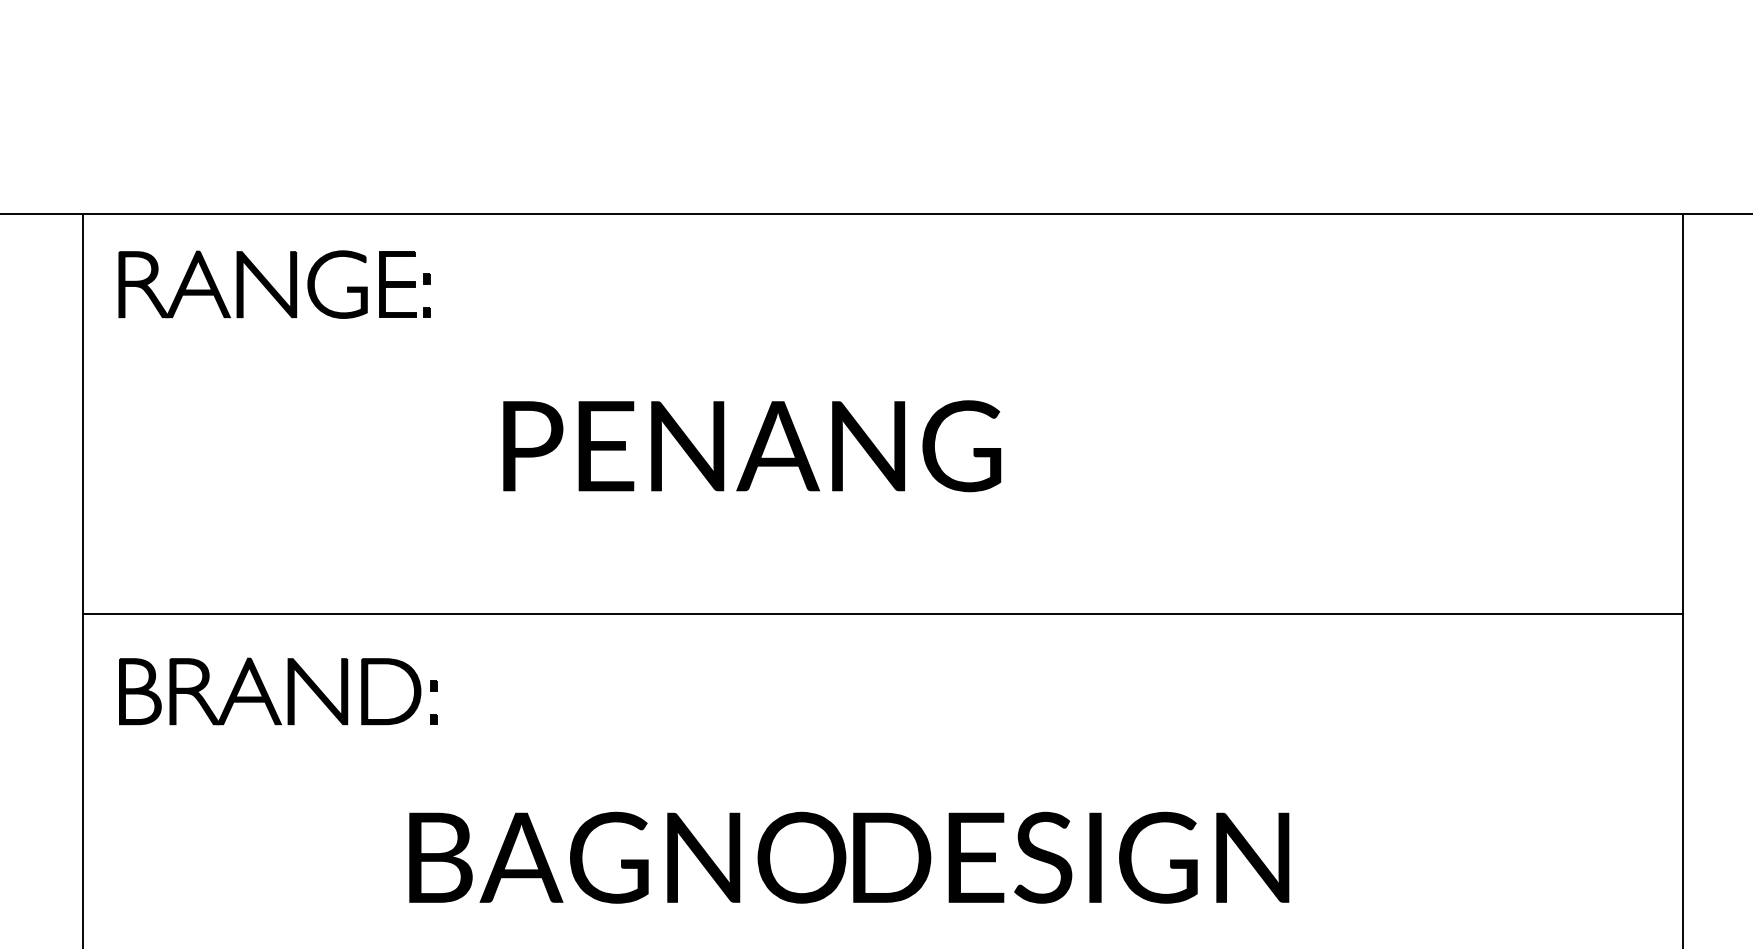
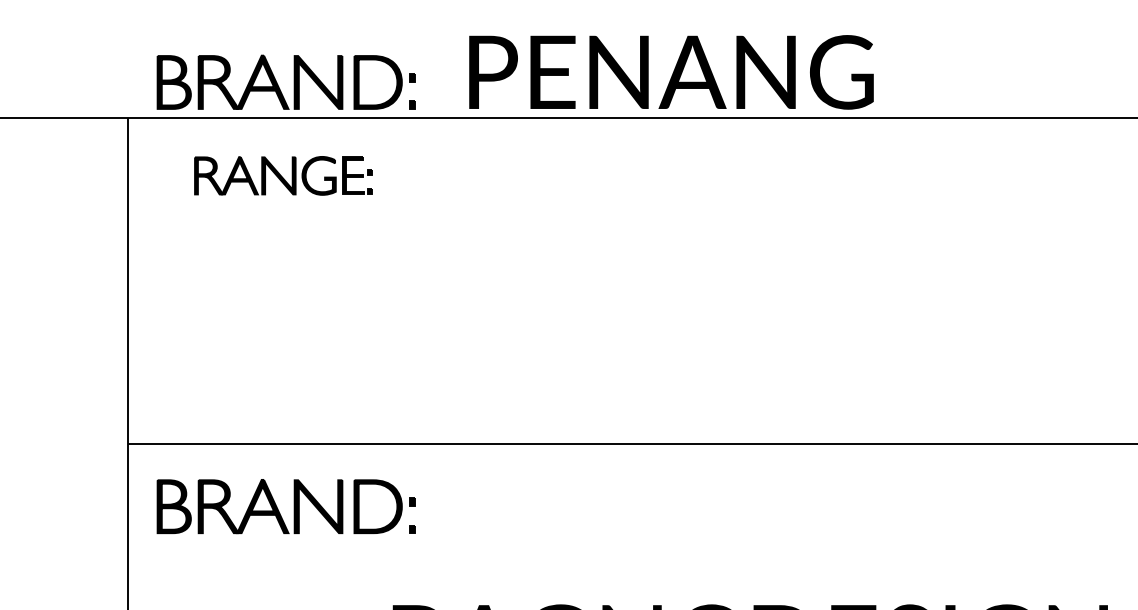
part: (287, 169) -> (293, 82), added
part: (274, 284) -> (283, 175), size x0.7
text: (752, 446) -> (671, 72), moved

